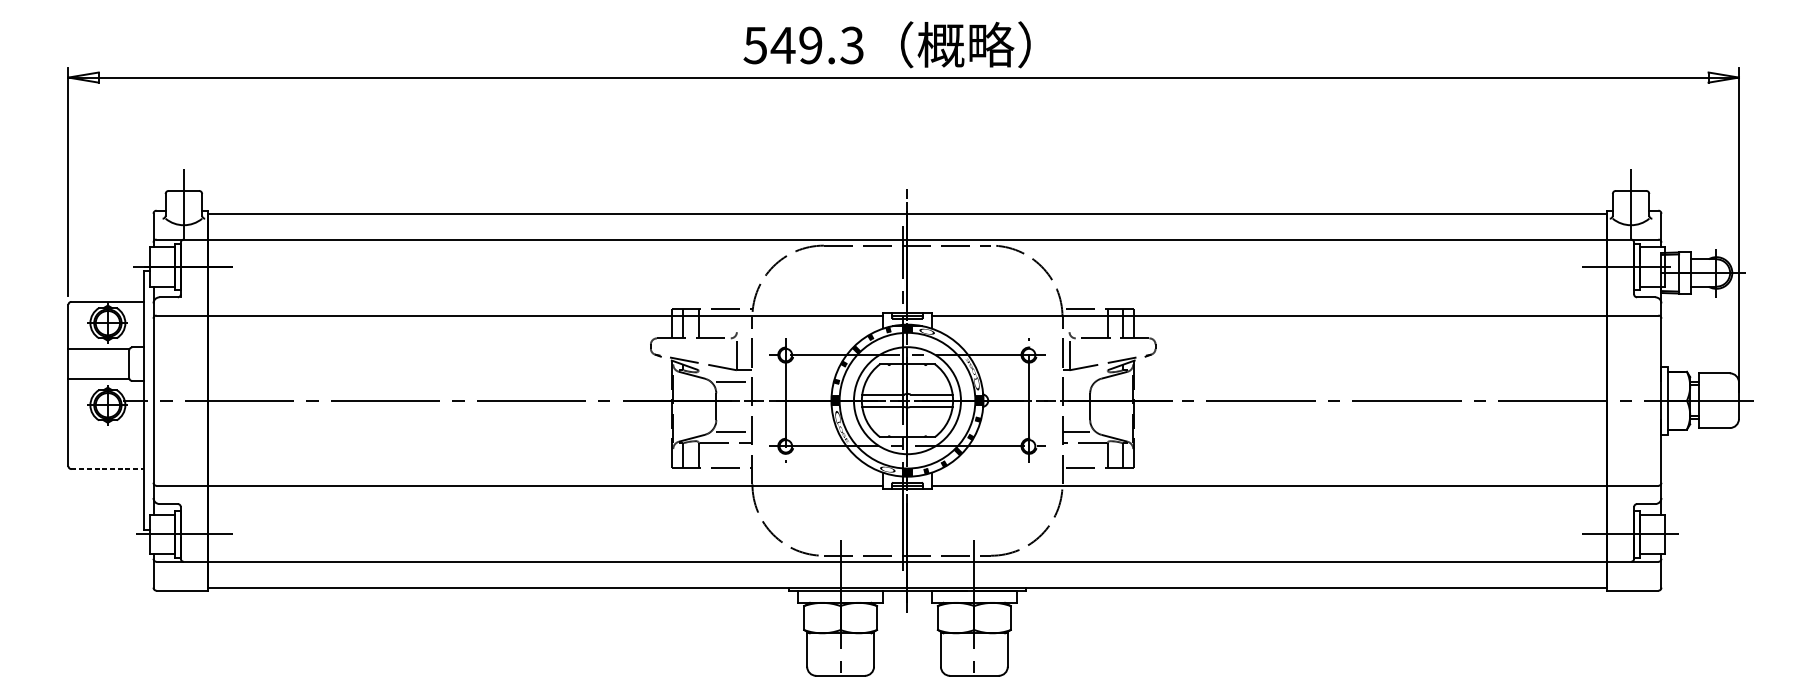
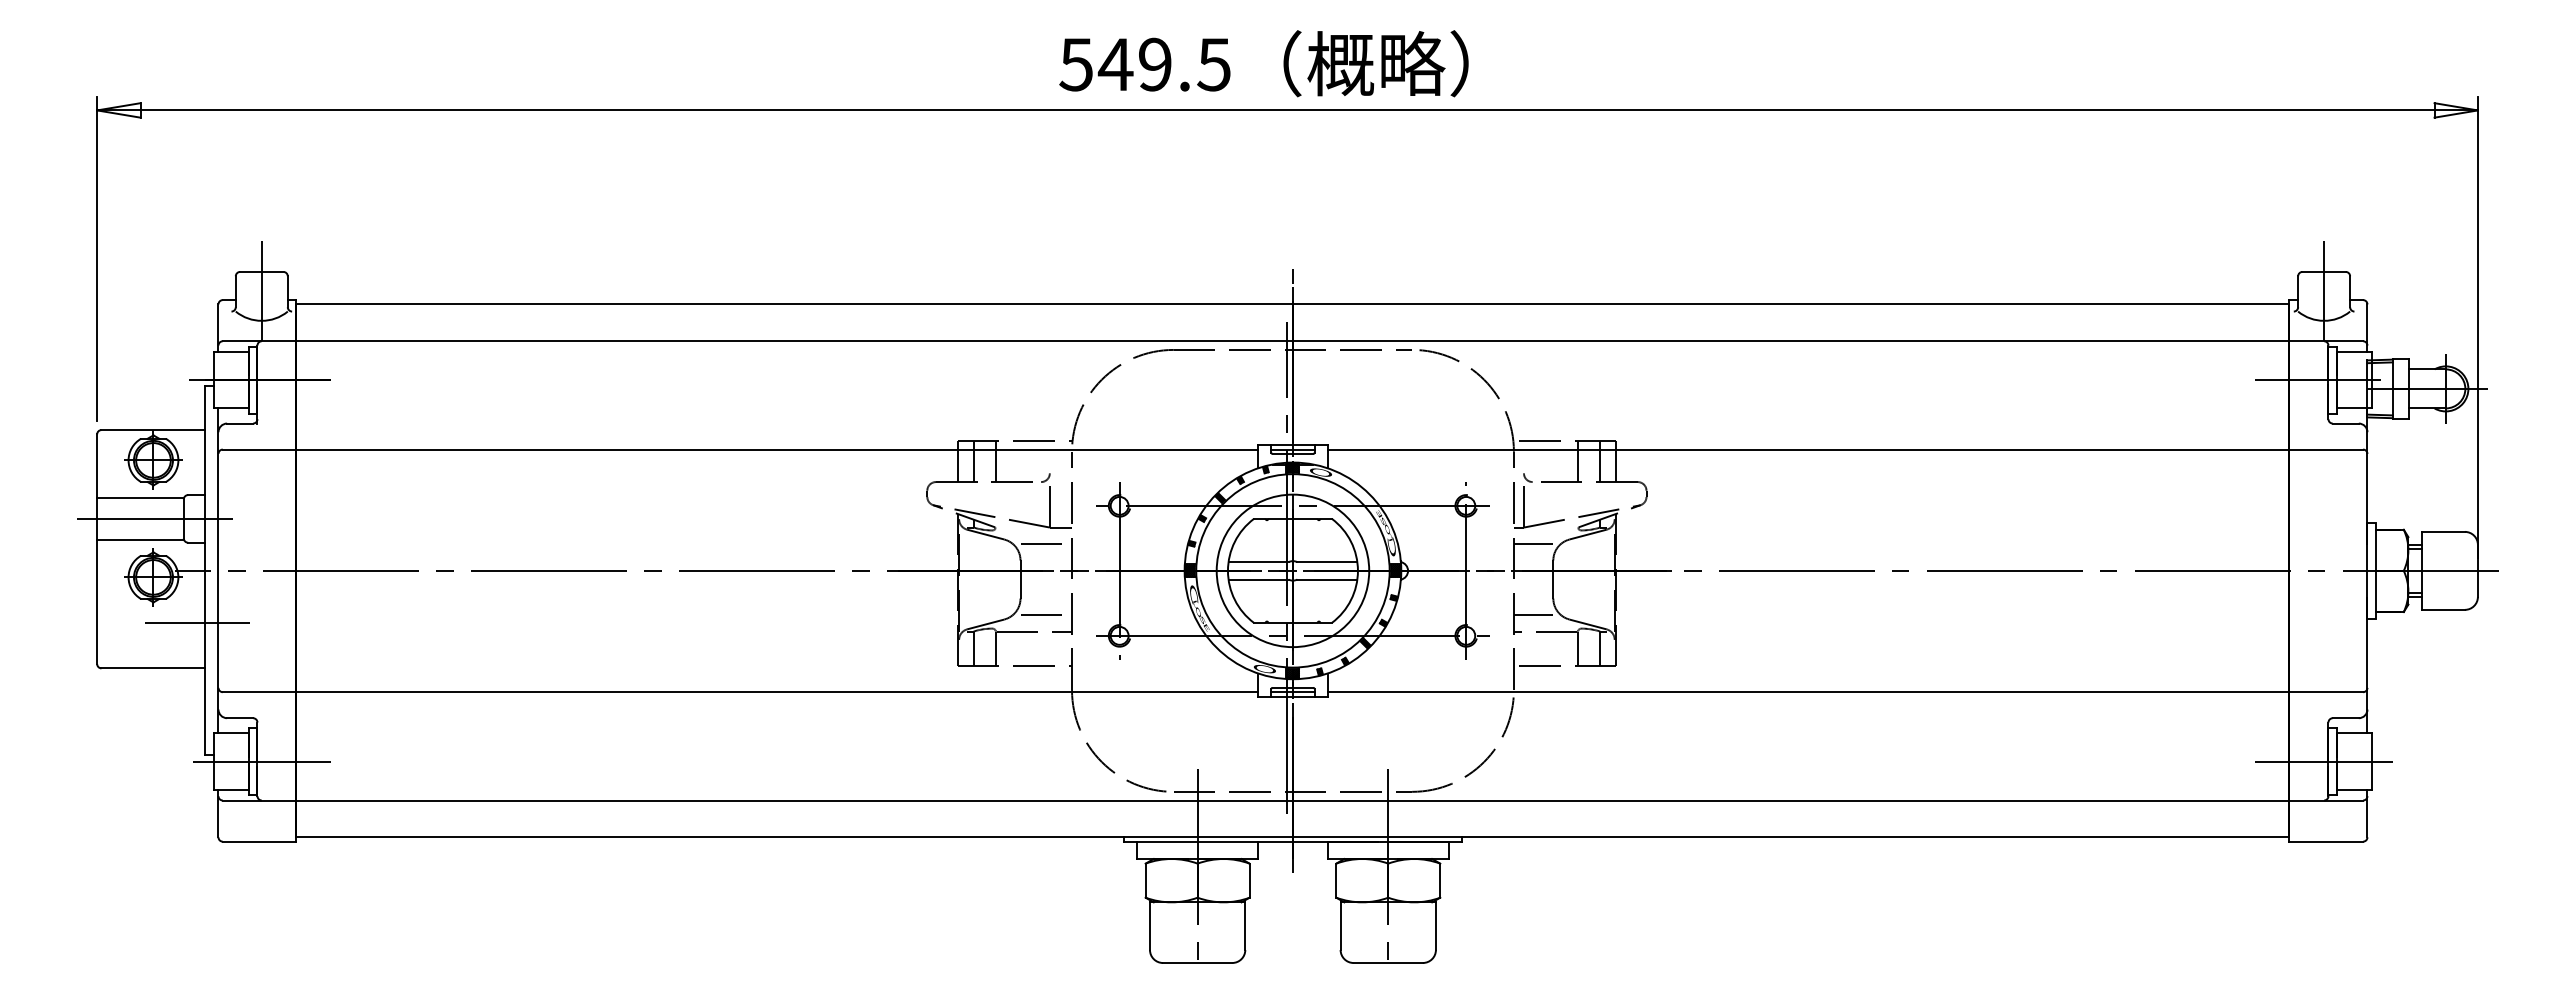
text: (851, 45) -> (1213, 64), 549.3 -> 549.5
line: (112, 363) -> (160, 518), added
line: (1076, 381) -> (1533, 543), added
line: (138, 436) -> (196, 622), added
line: (107, 469) -> (153, 668), dashed -> solid

